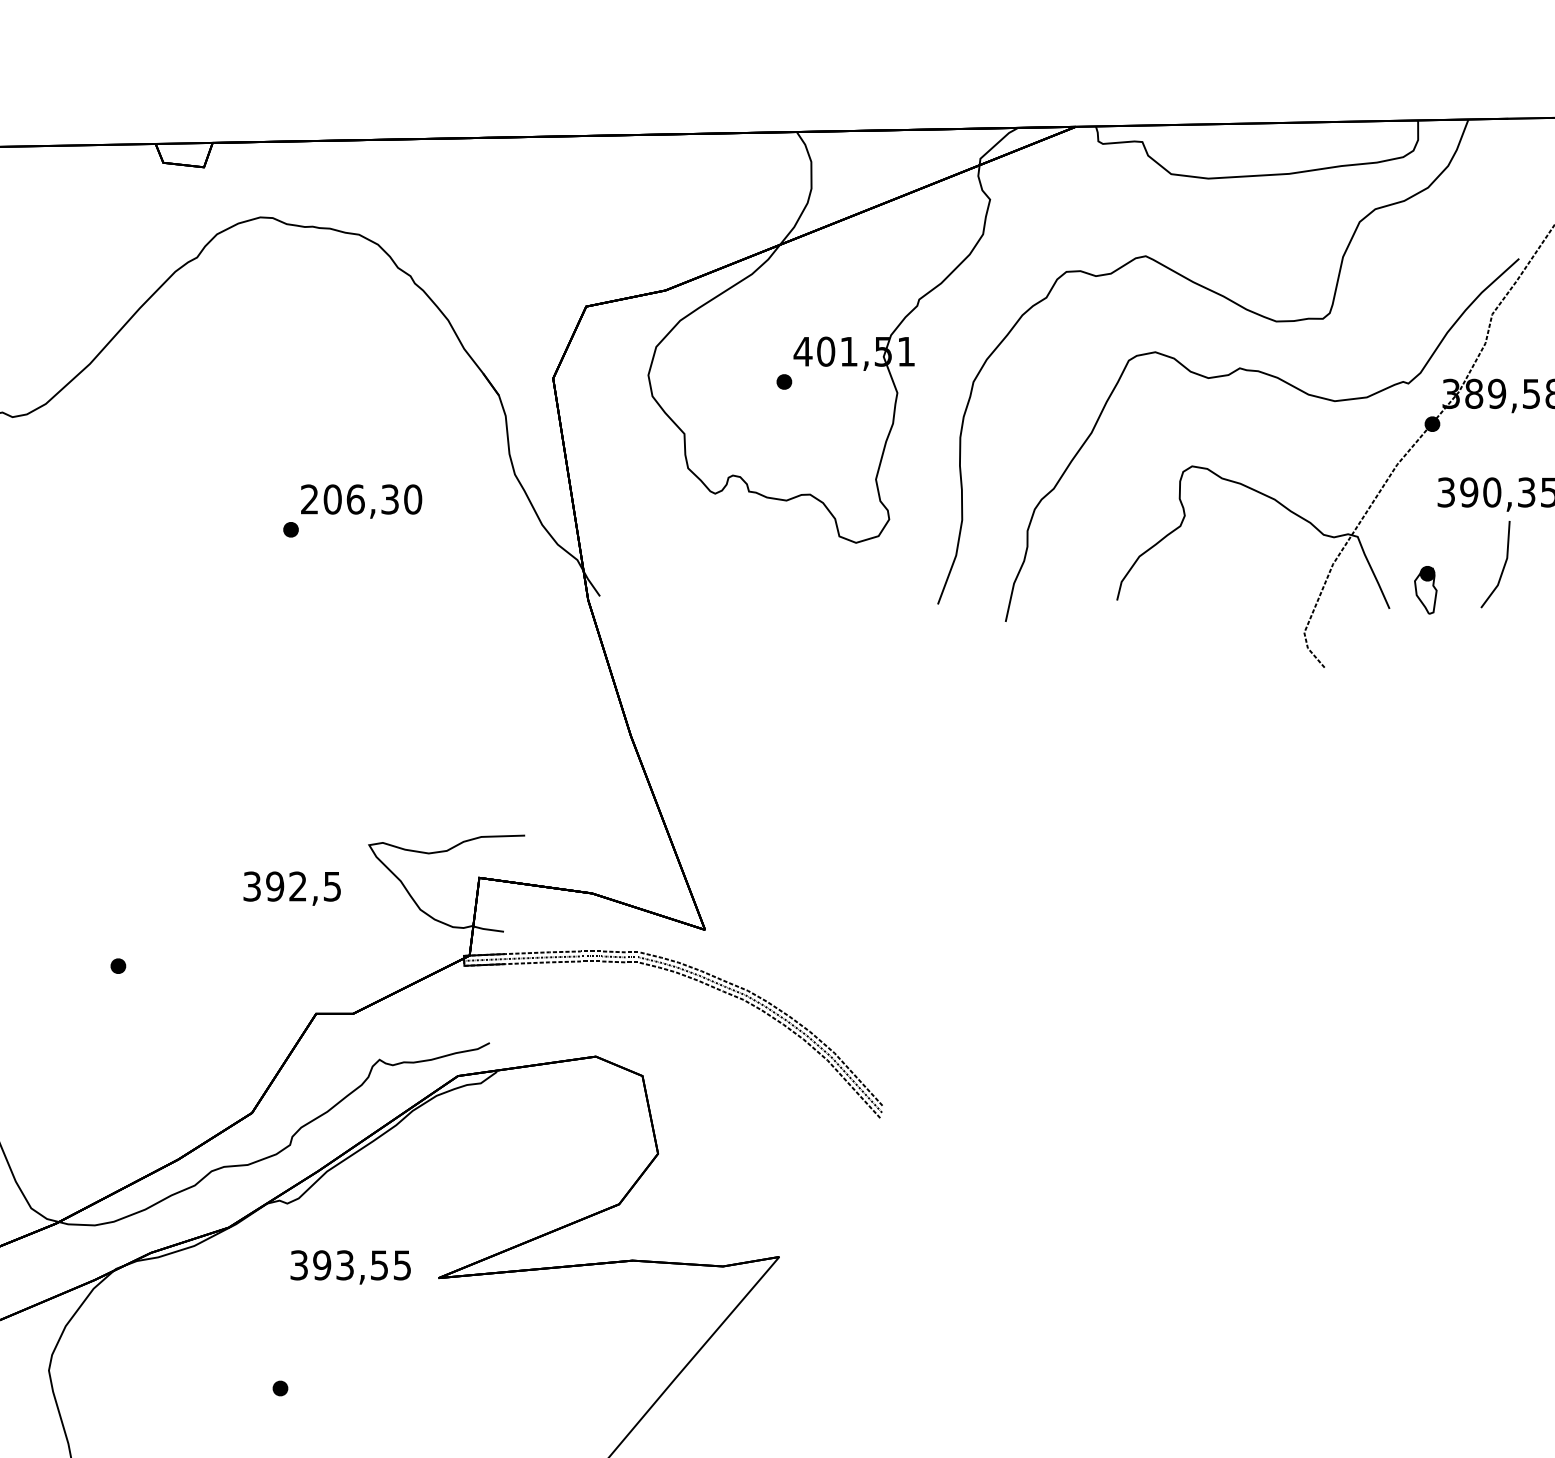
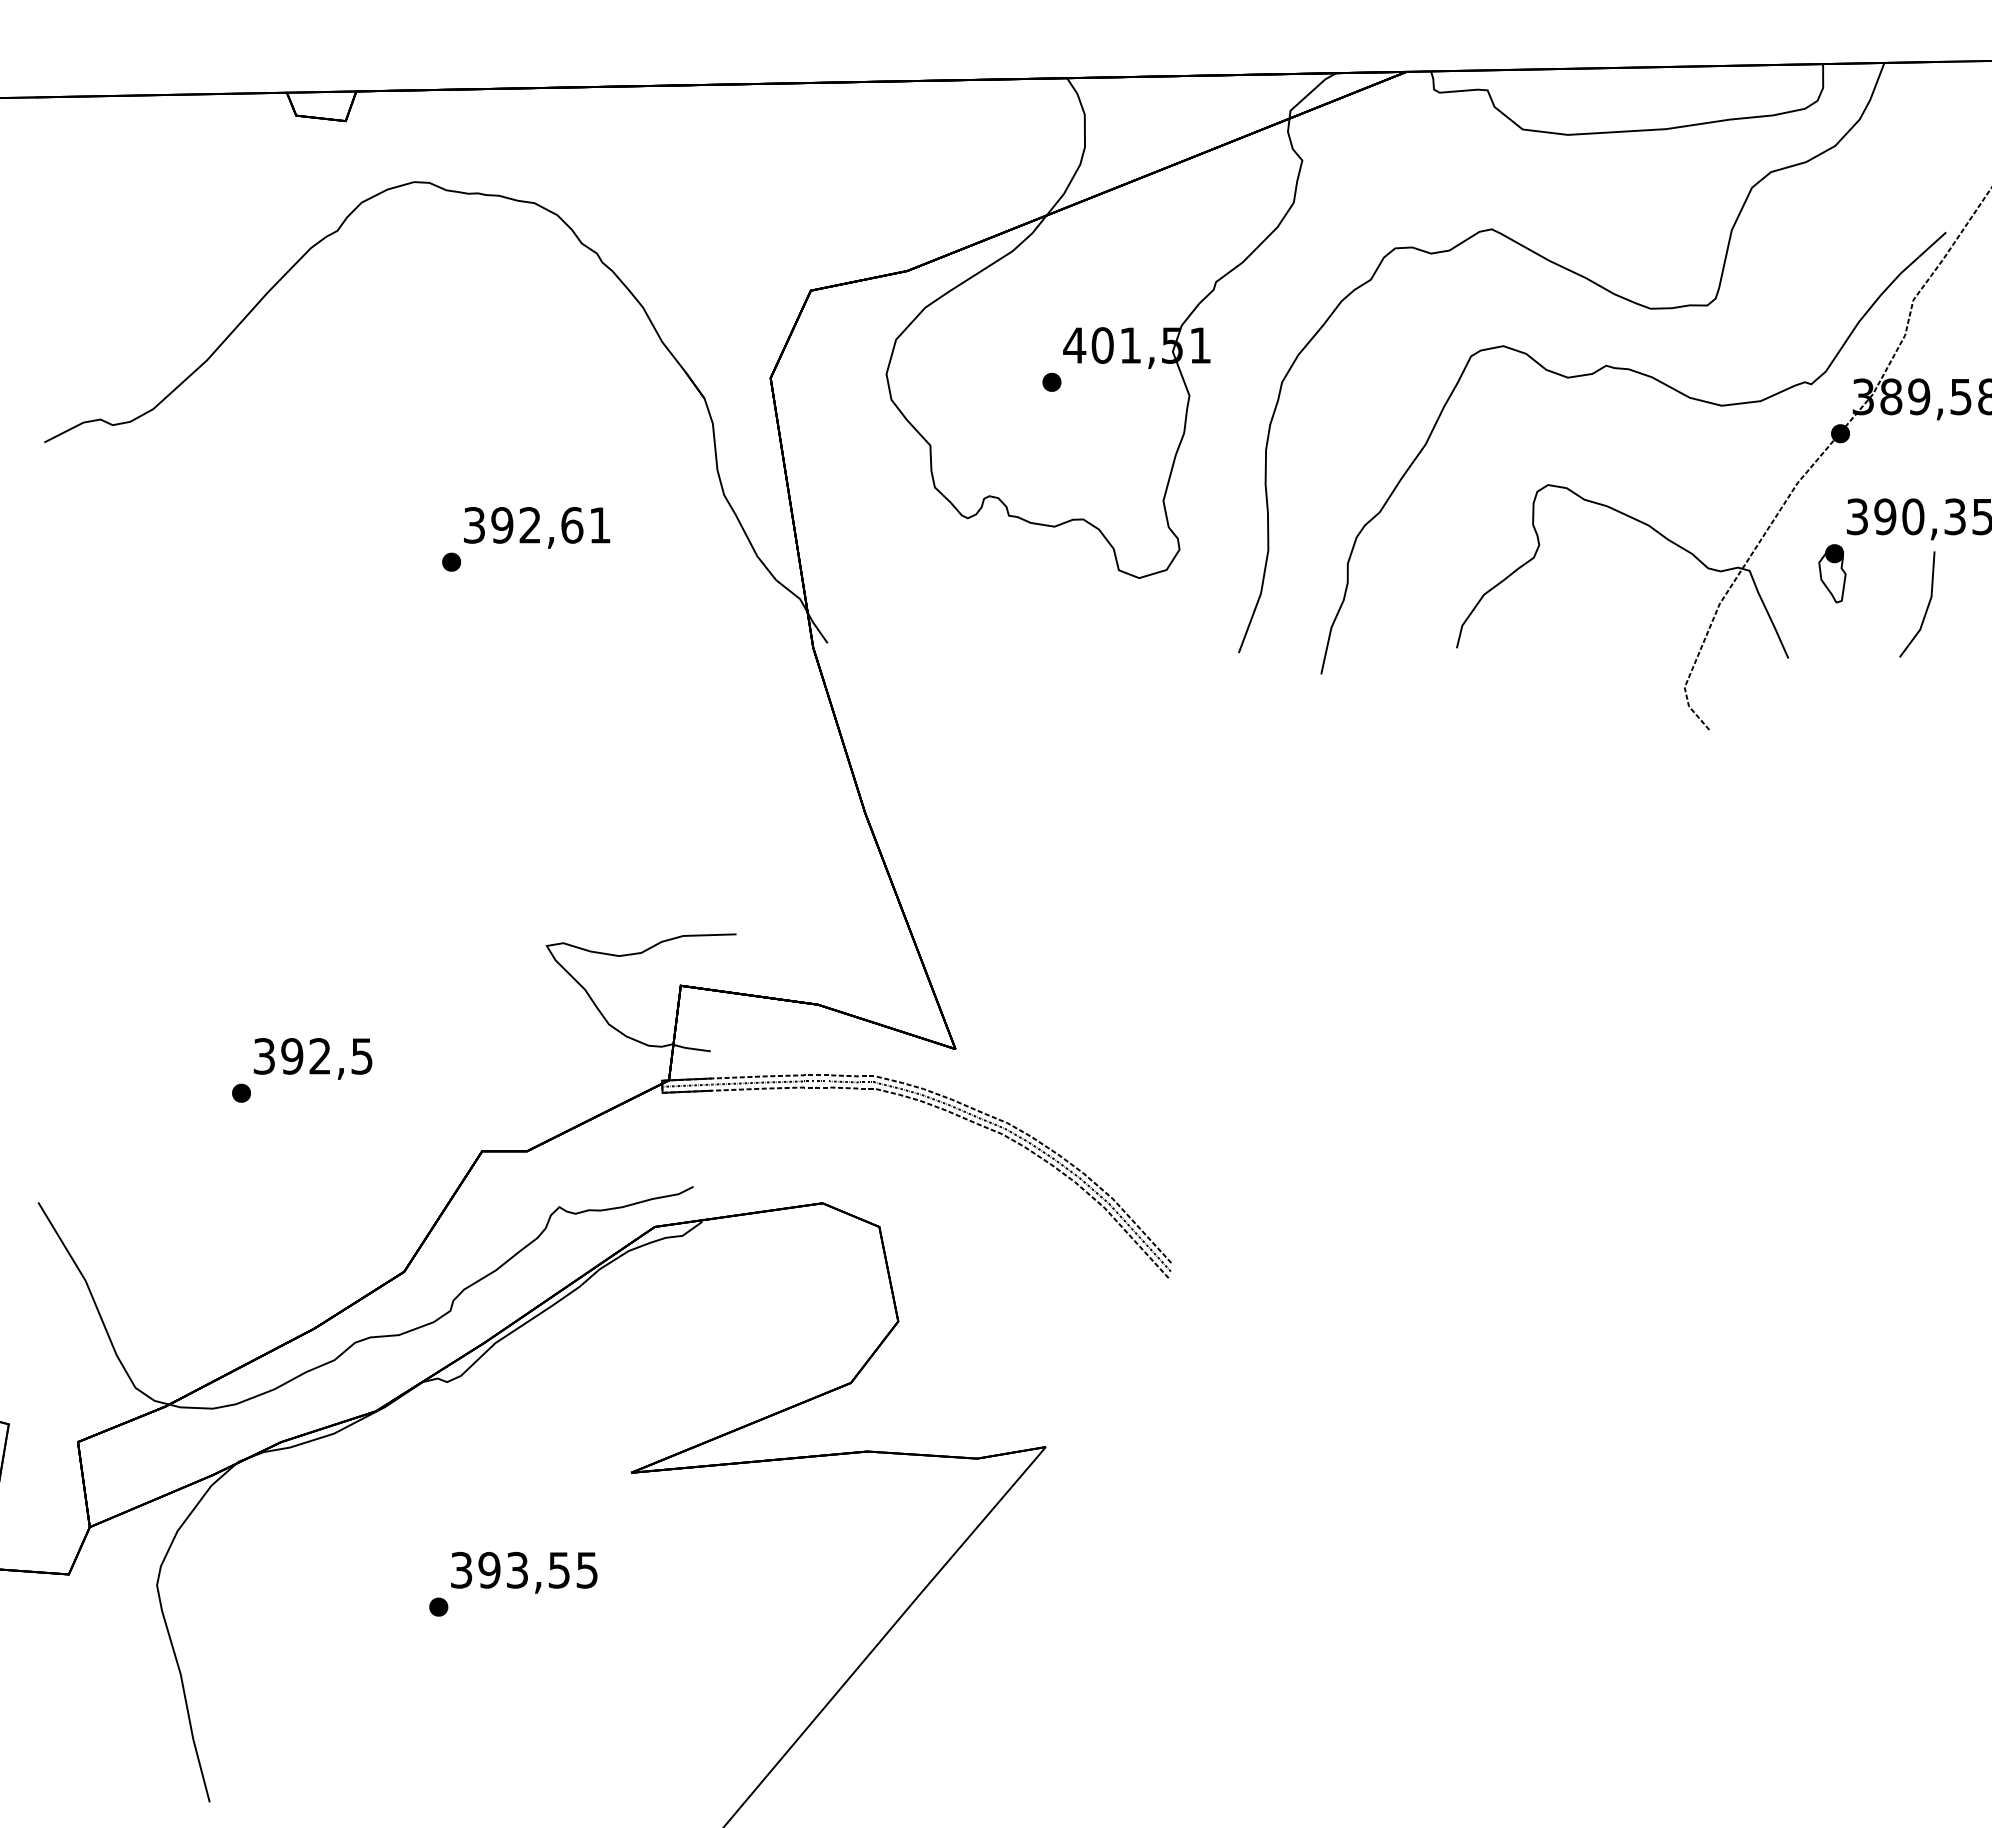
text: (361, 499) -> (537, 525), 206,30 -> 392,61
part: (1425, 590) -> (1832, 573), moved
text: (291, 888) -> (312, 1058), moved
text: (350, 1267) -> (524, 1572), moved

